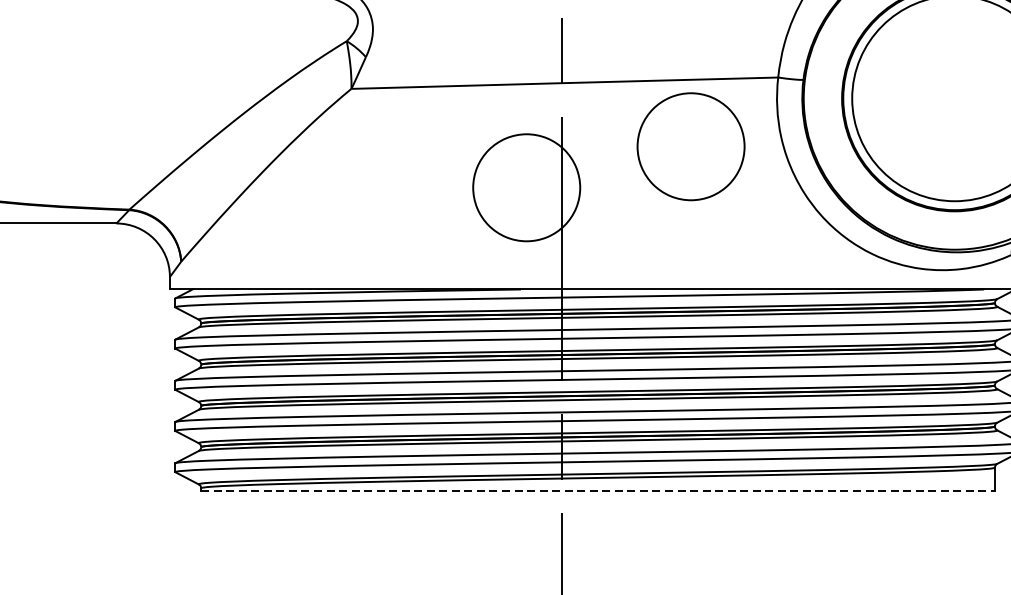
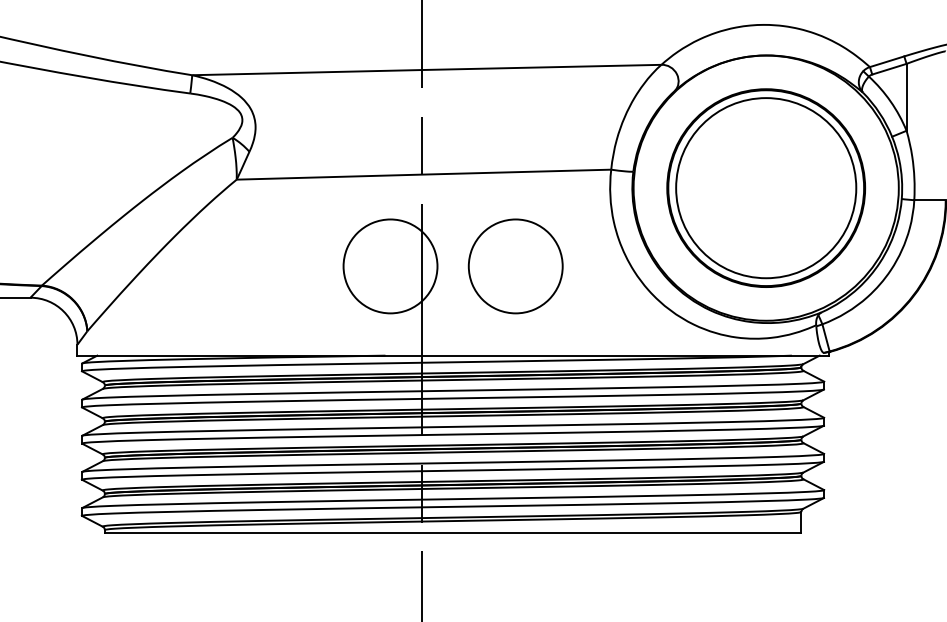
part: (690, 146) -> (515, 266), moved
line: (598, 491) -> (453, 532), dashed -> solid

